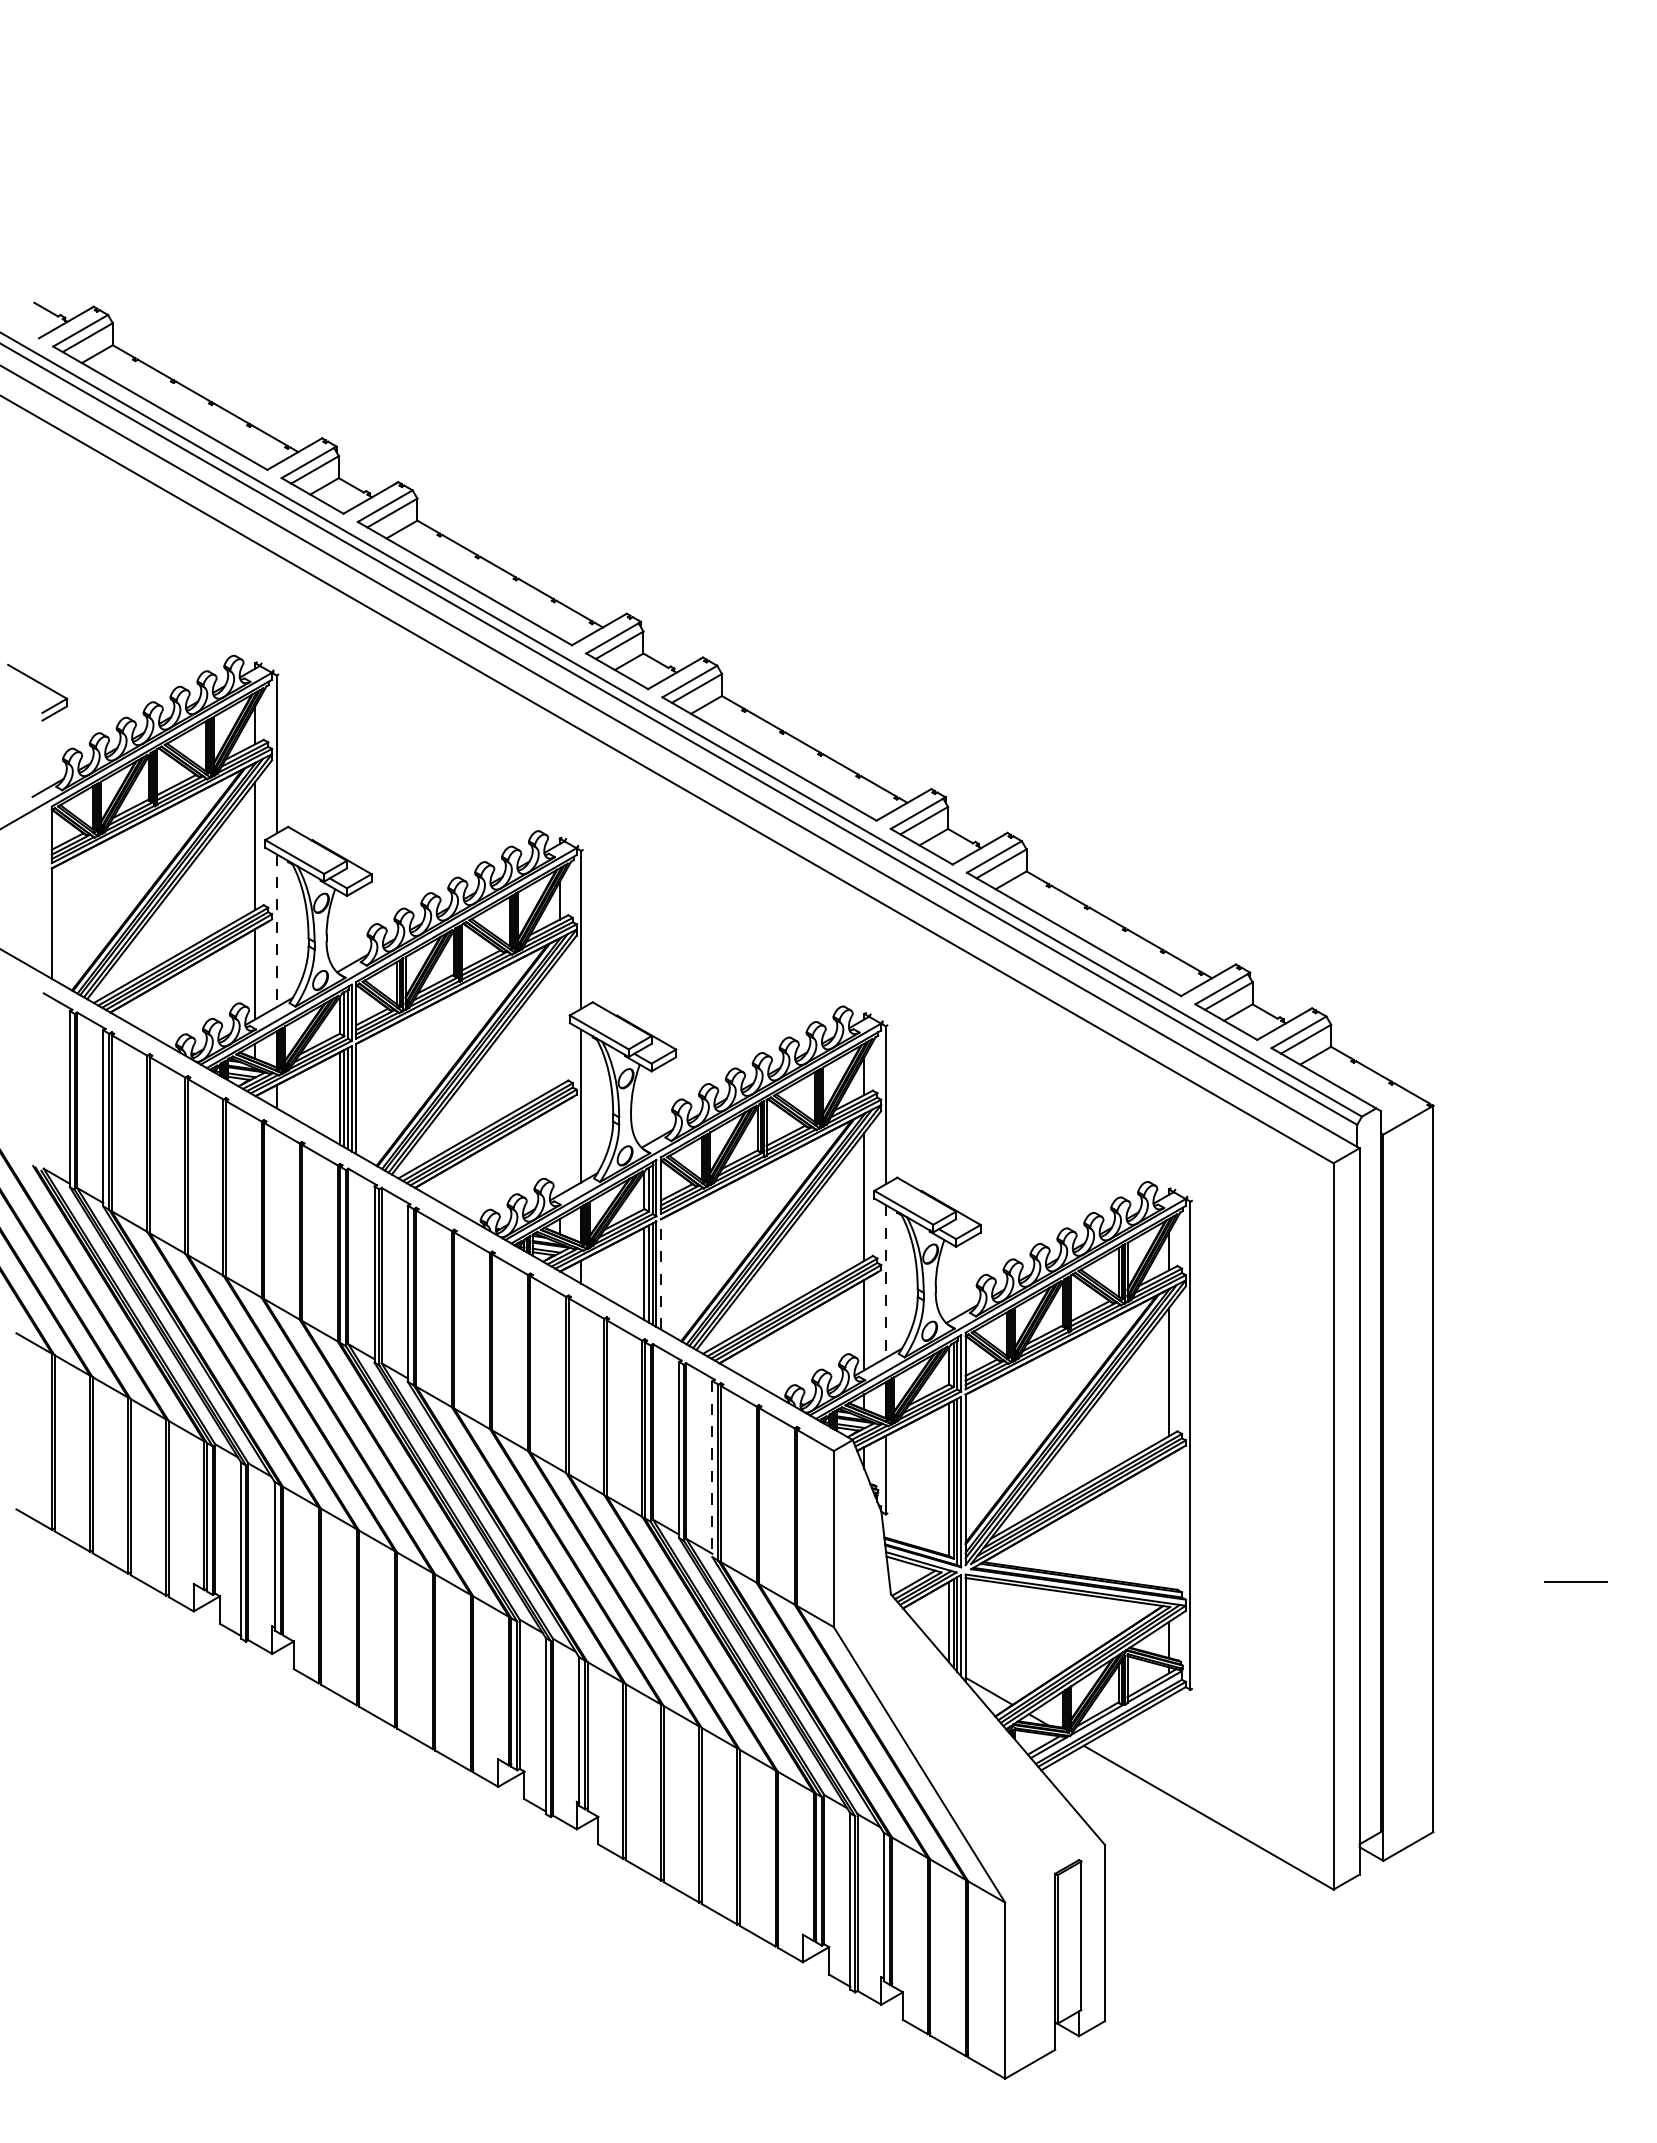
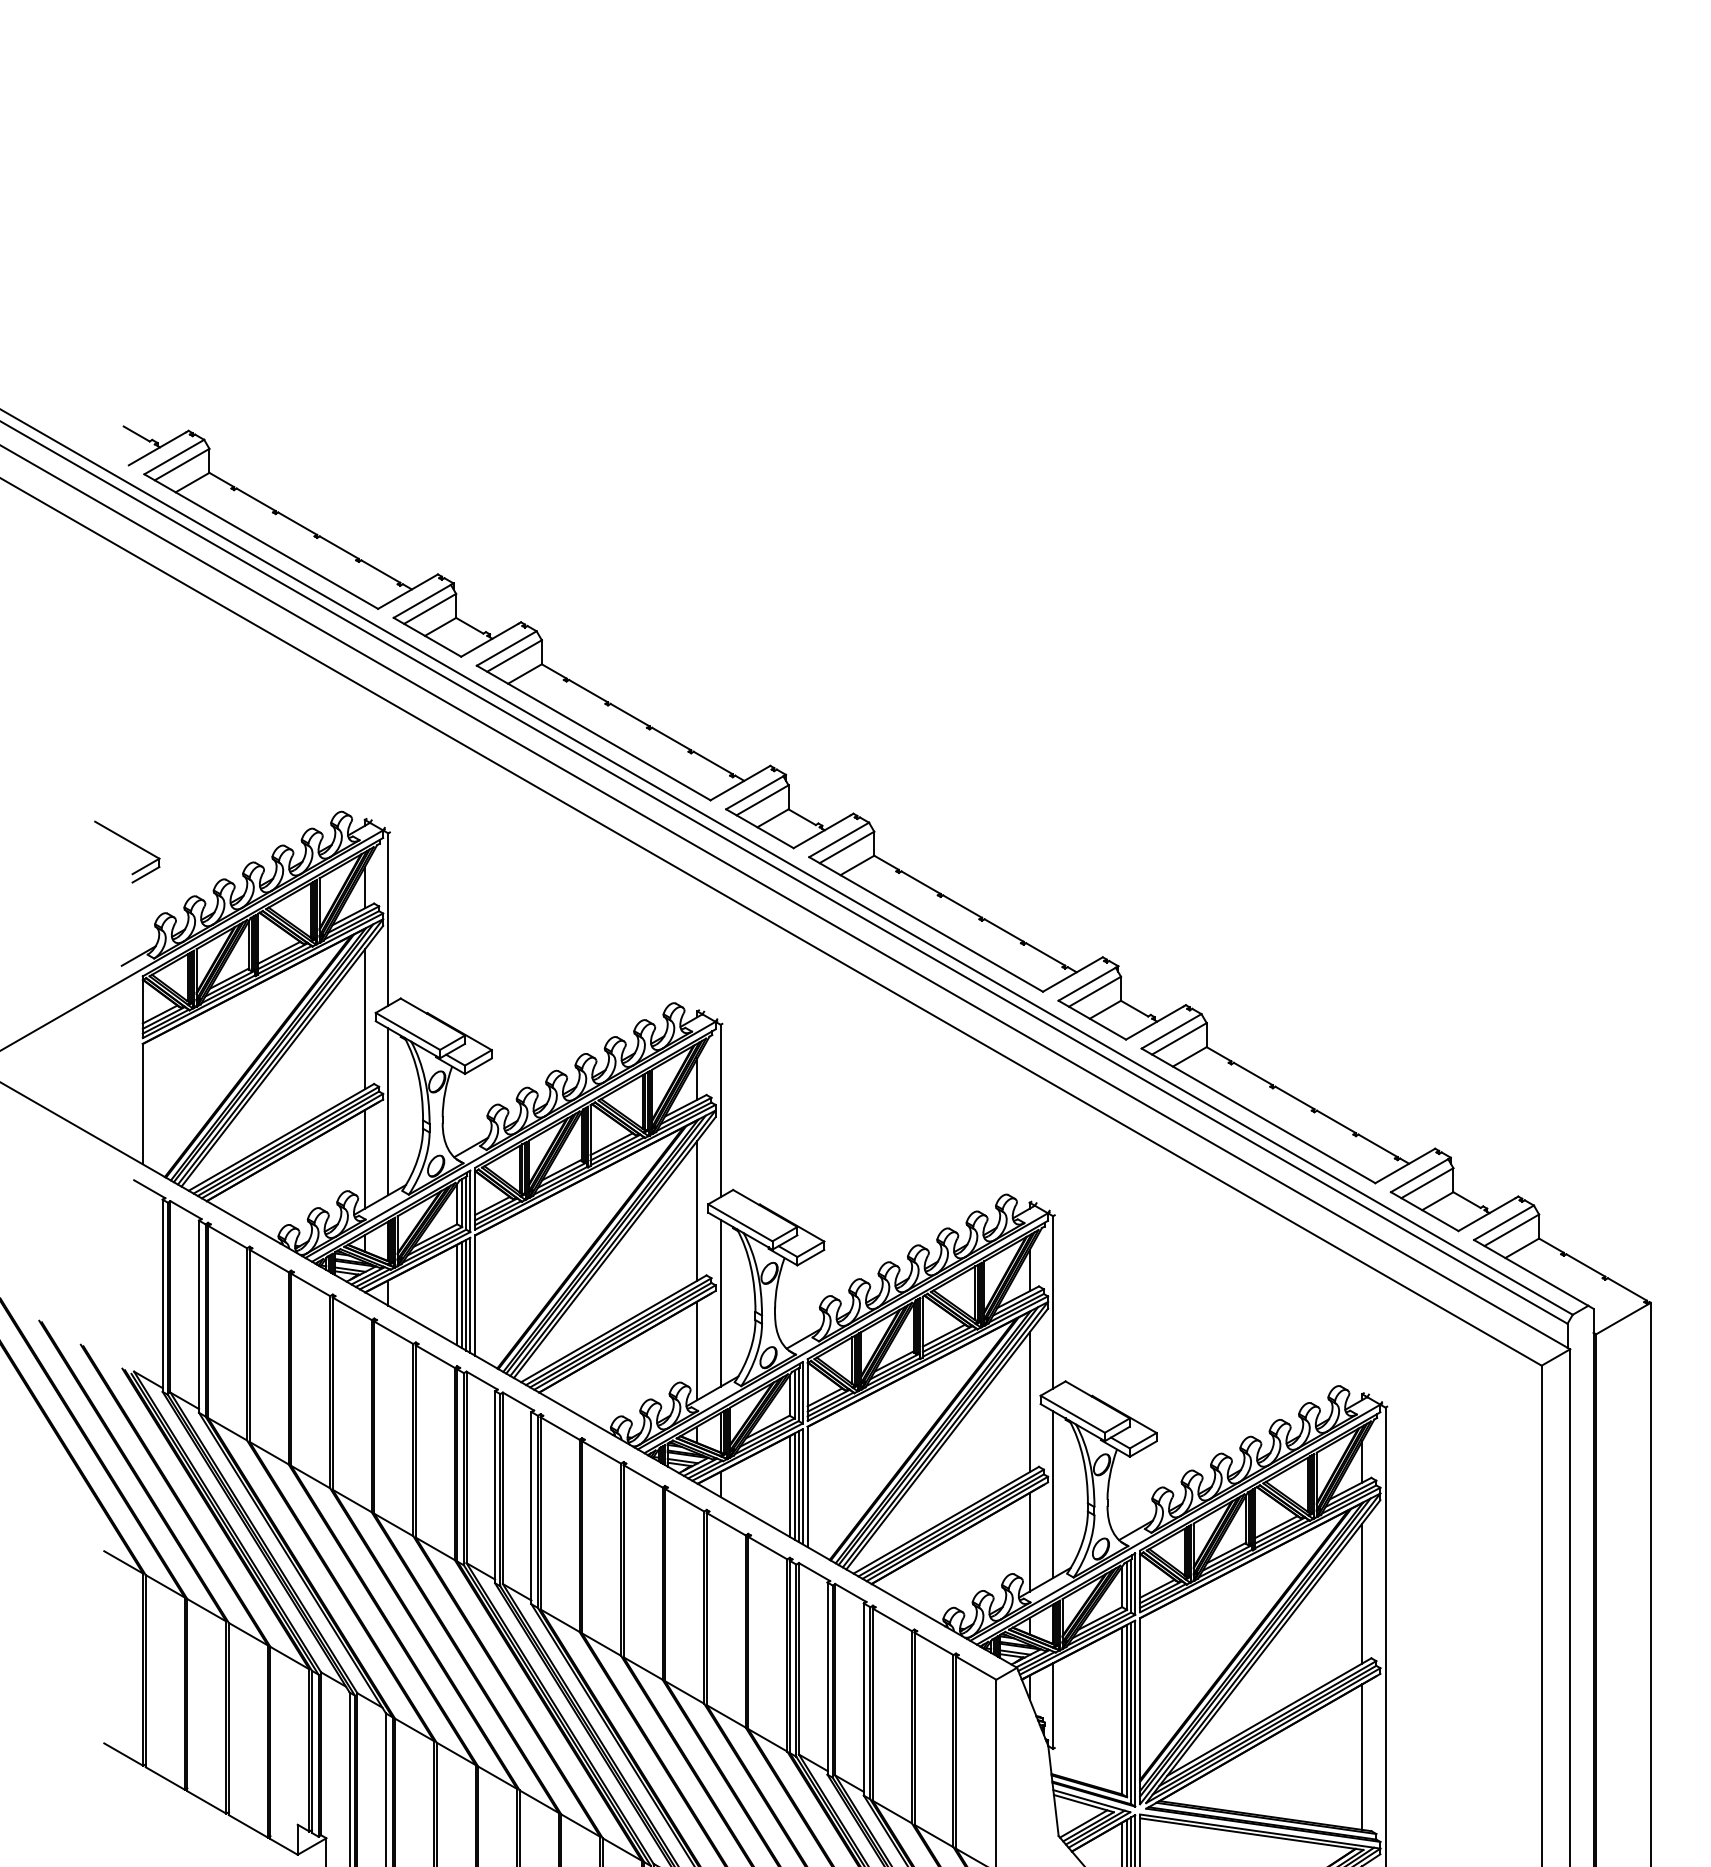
line: (276, 931) -> (388, 1112), dashed -> solid
line: (559, 1021) -> (696, 1210), added
line: (559, 1149) -> (696, 1350), added
line: (660, 1273) -> (807, 1485), dashed -> solid
line: (885, 1282) -> (1052, 1495), dashed -> solid
line: (712, 1469) -> (863, 1699), dashed -> solid
line: (1169, 1521) -> (1362, 1756), added

